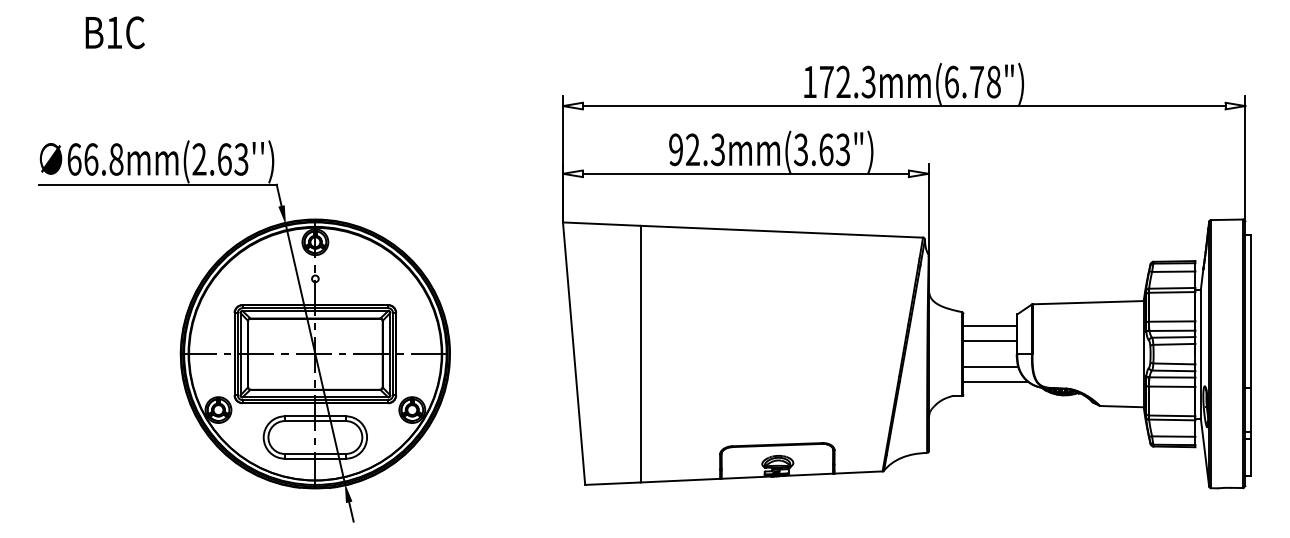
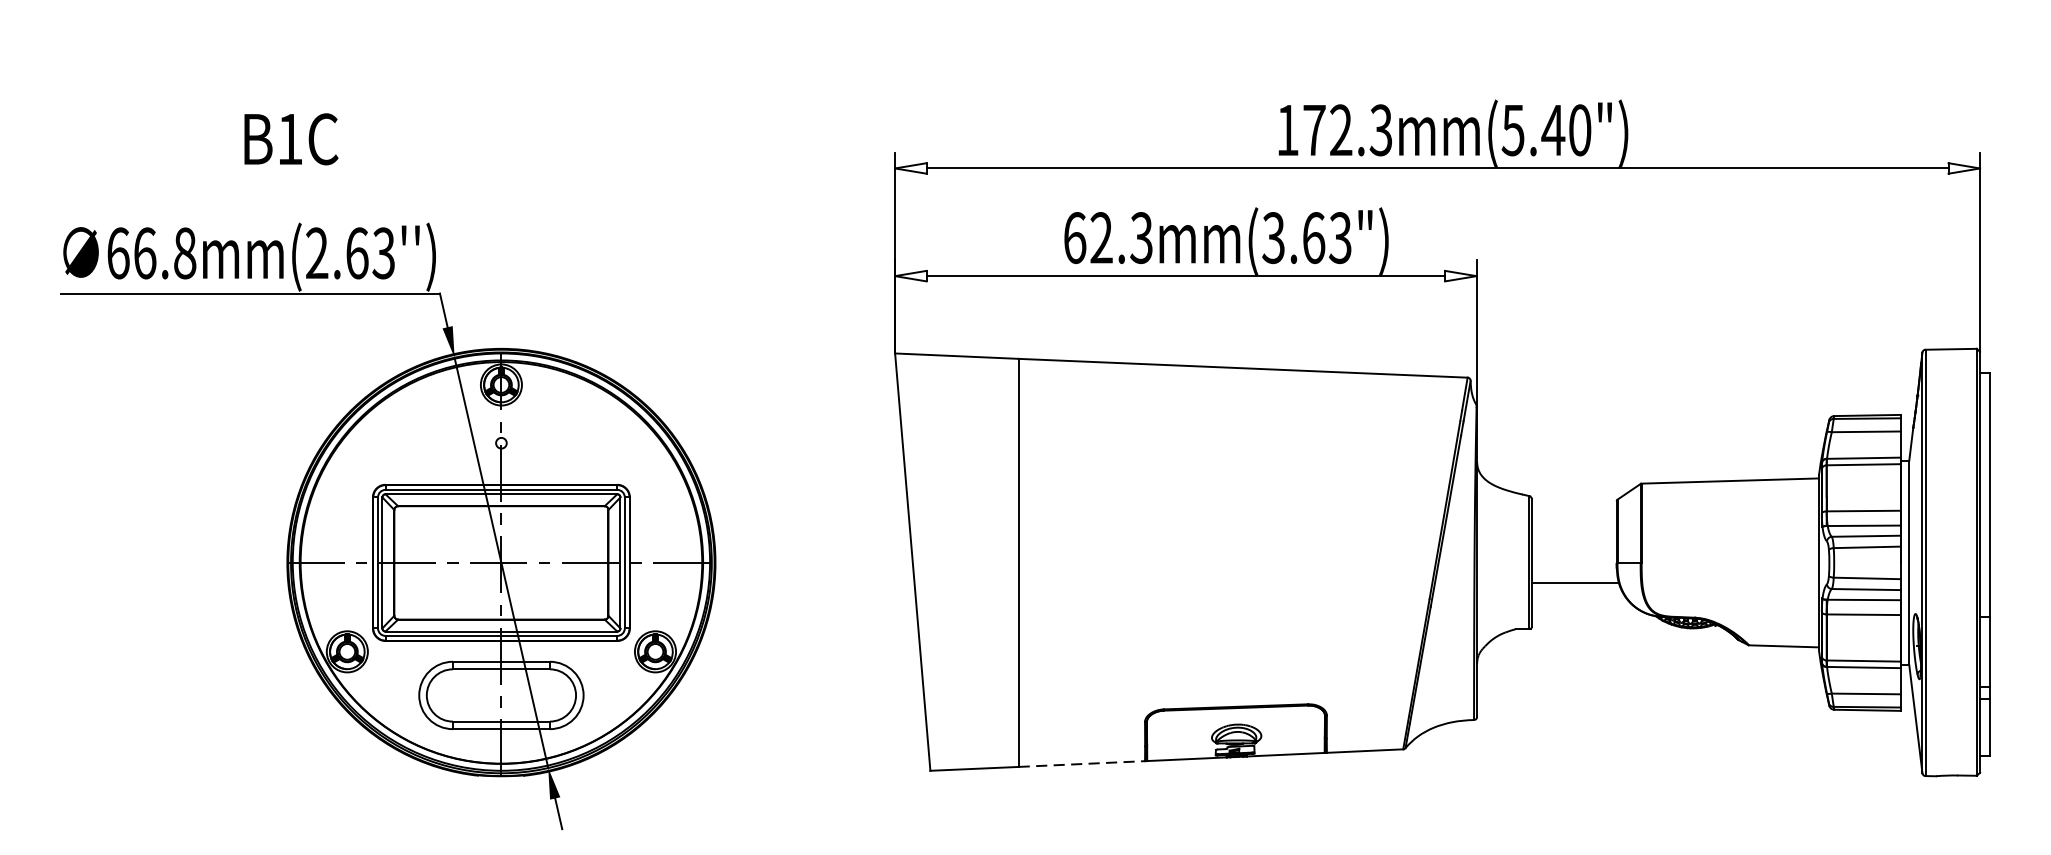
text: (114, 32) -> (290, 138), moved
text: (972, 81) -> (1546, 129), 172.3mm(6.78") -> 172.3mm(5.40")
text: (676, 149) -> (1075, 237), 92.3mm(3.63") -> 62.3mm(3.63")
line: (989, 326) -> (1573, 518), removed
line: (989, 341) -> (1573, 542), removed
line: (995, 381) -> (1582, 606), removed
line: (680, 480) -> (1081, 763), solid -> dashed

